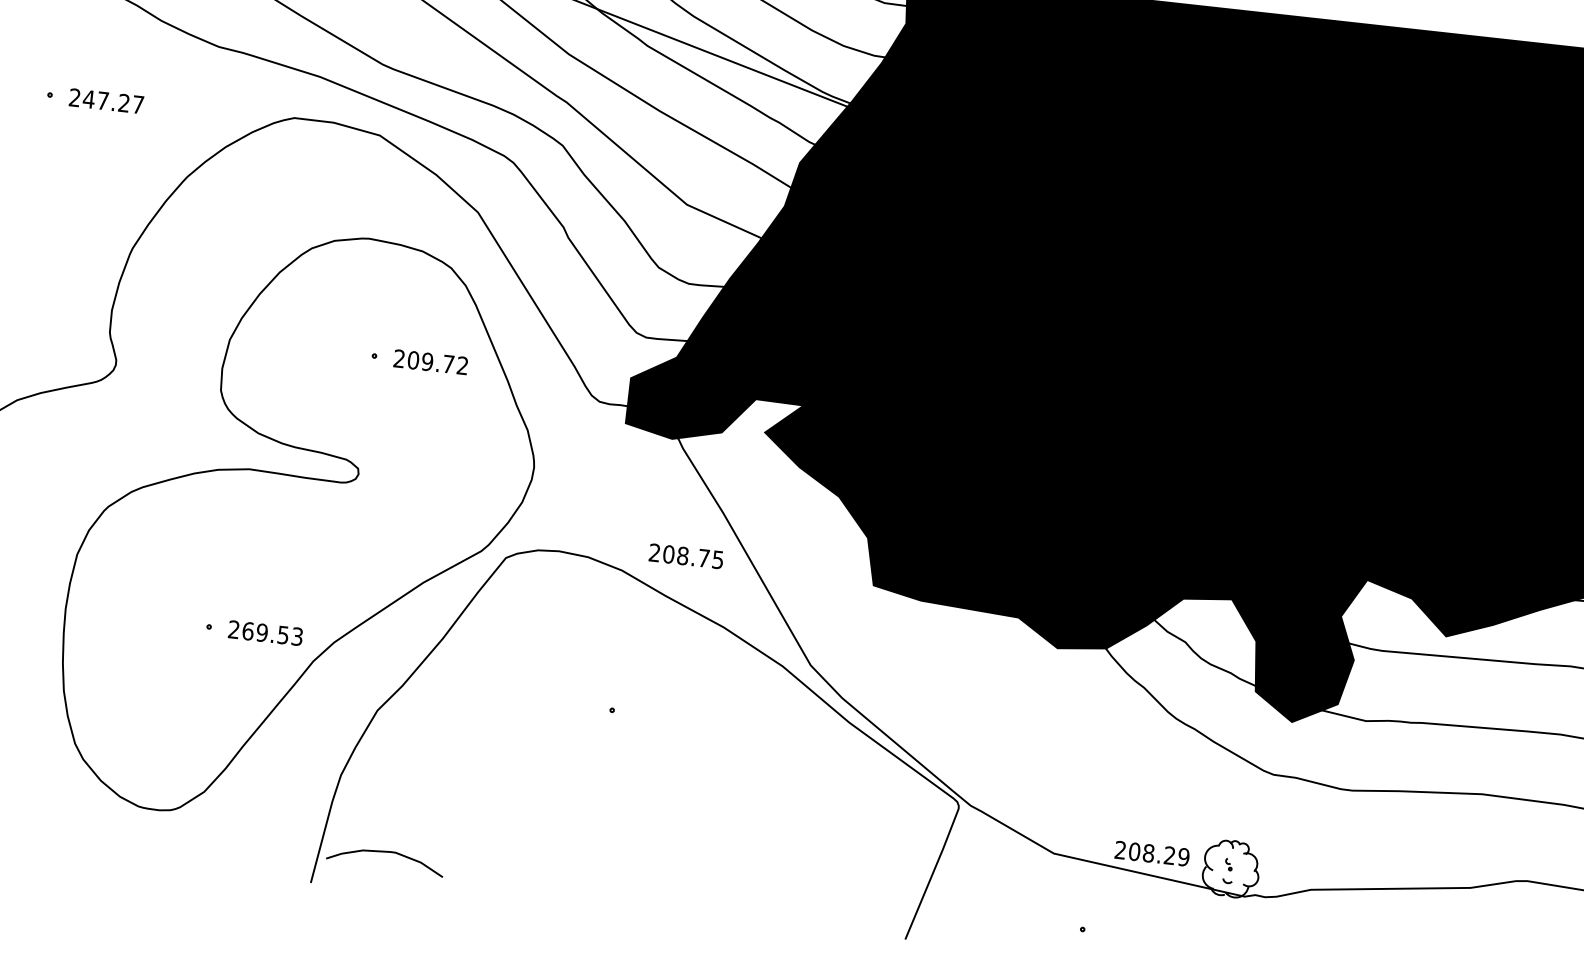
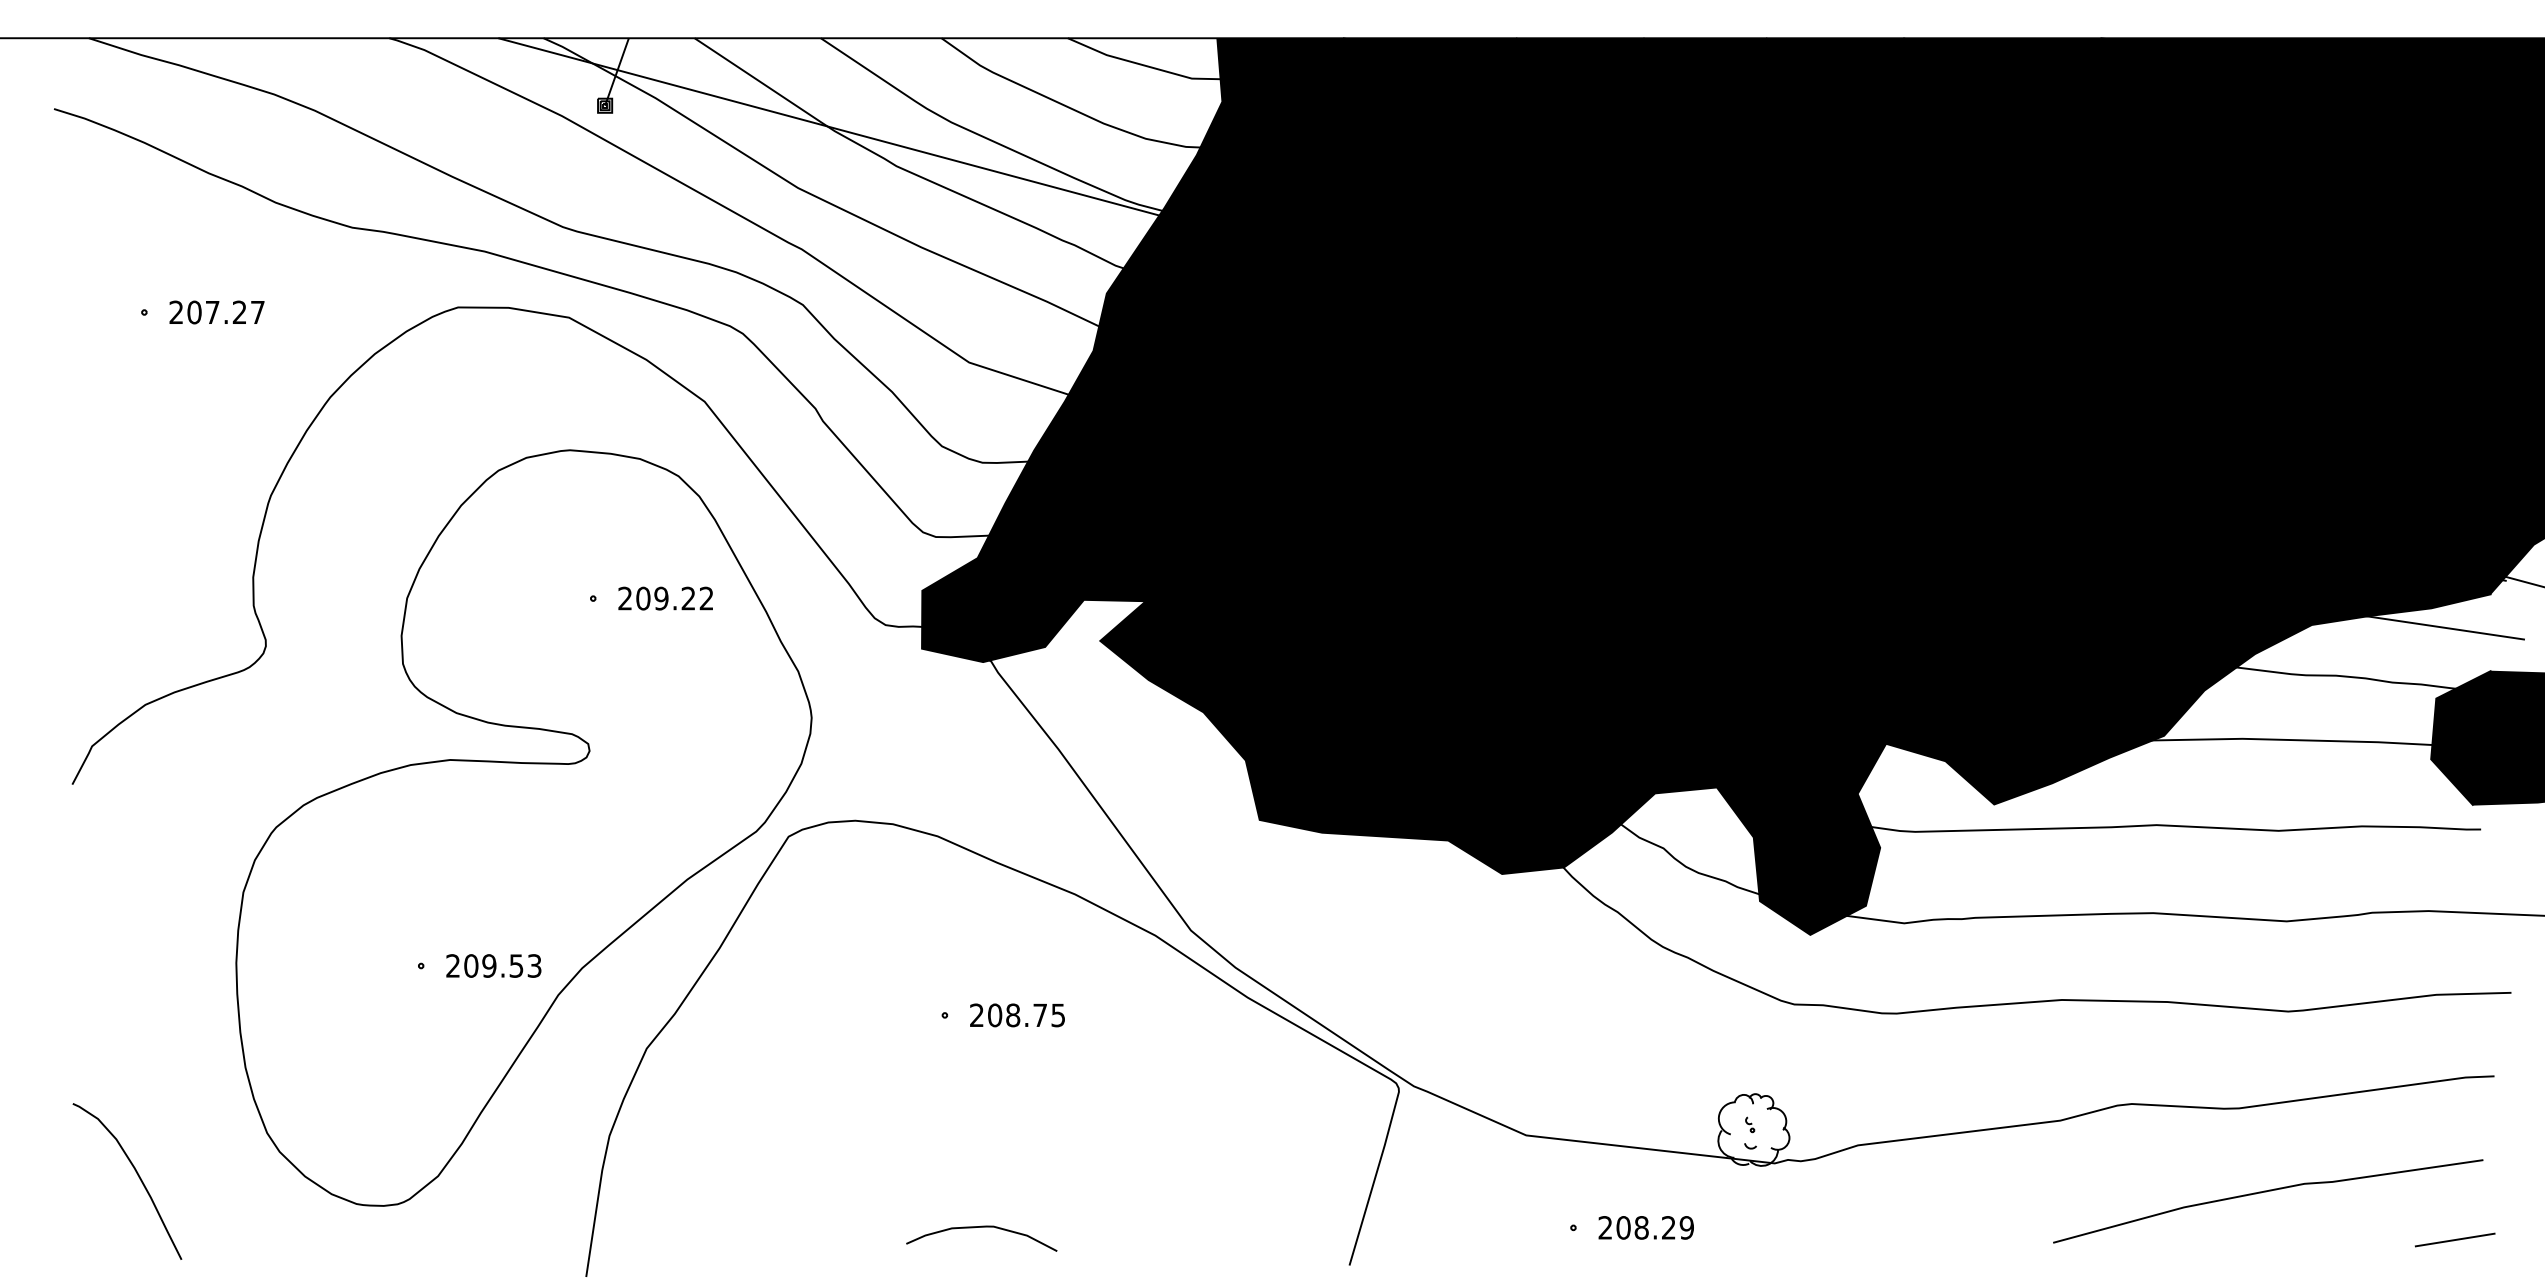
text: (89, 99) -> (194, 312), 247.27 -> 207.27
text: (448, 364) -> (688, 598), 209.72 -> 209.22
text: (686, 556) -> (1017, 1015), moved
text: (248, 630) -> (471, 965), 269.53 -> 209.53
curve: (386, 852) -> (981, 1227), moved
text: (1151, 853) -> (1645, 1227), moved

